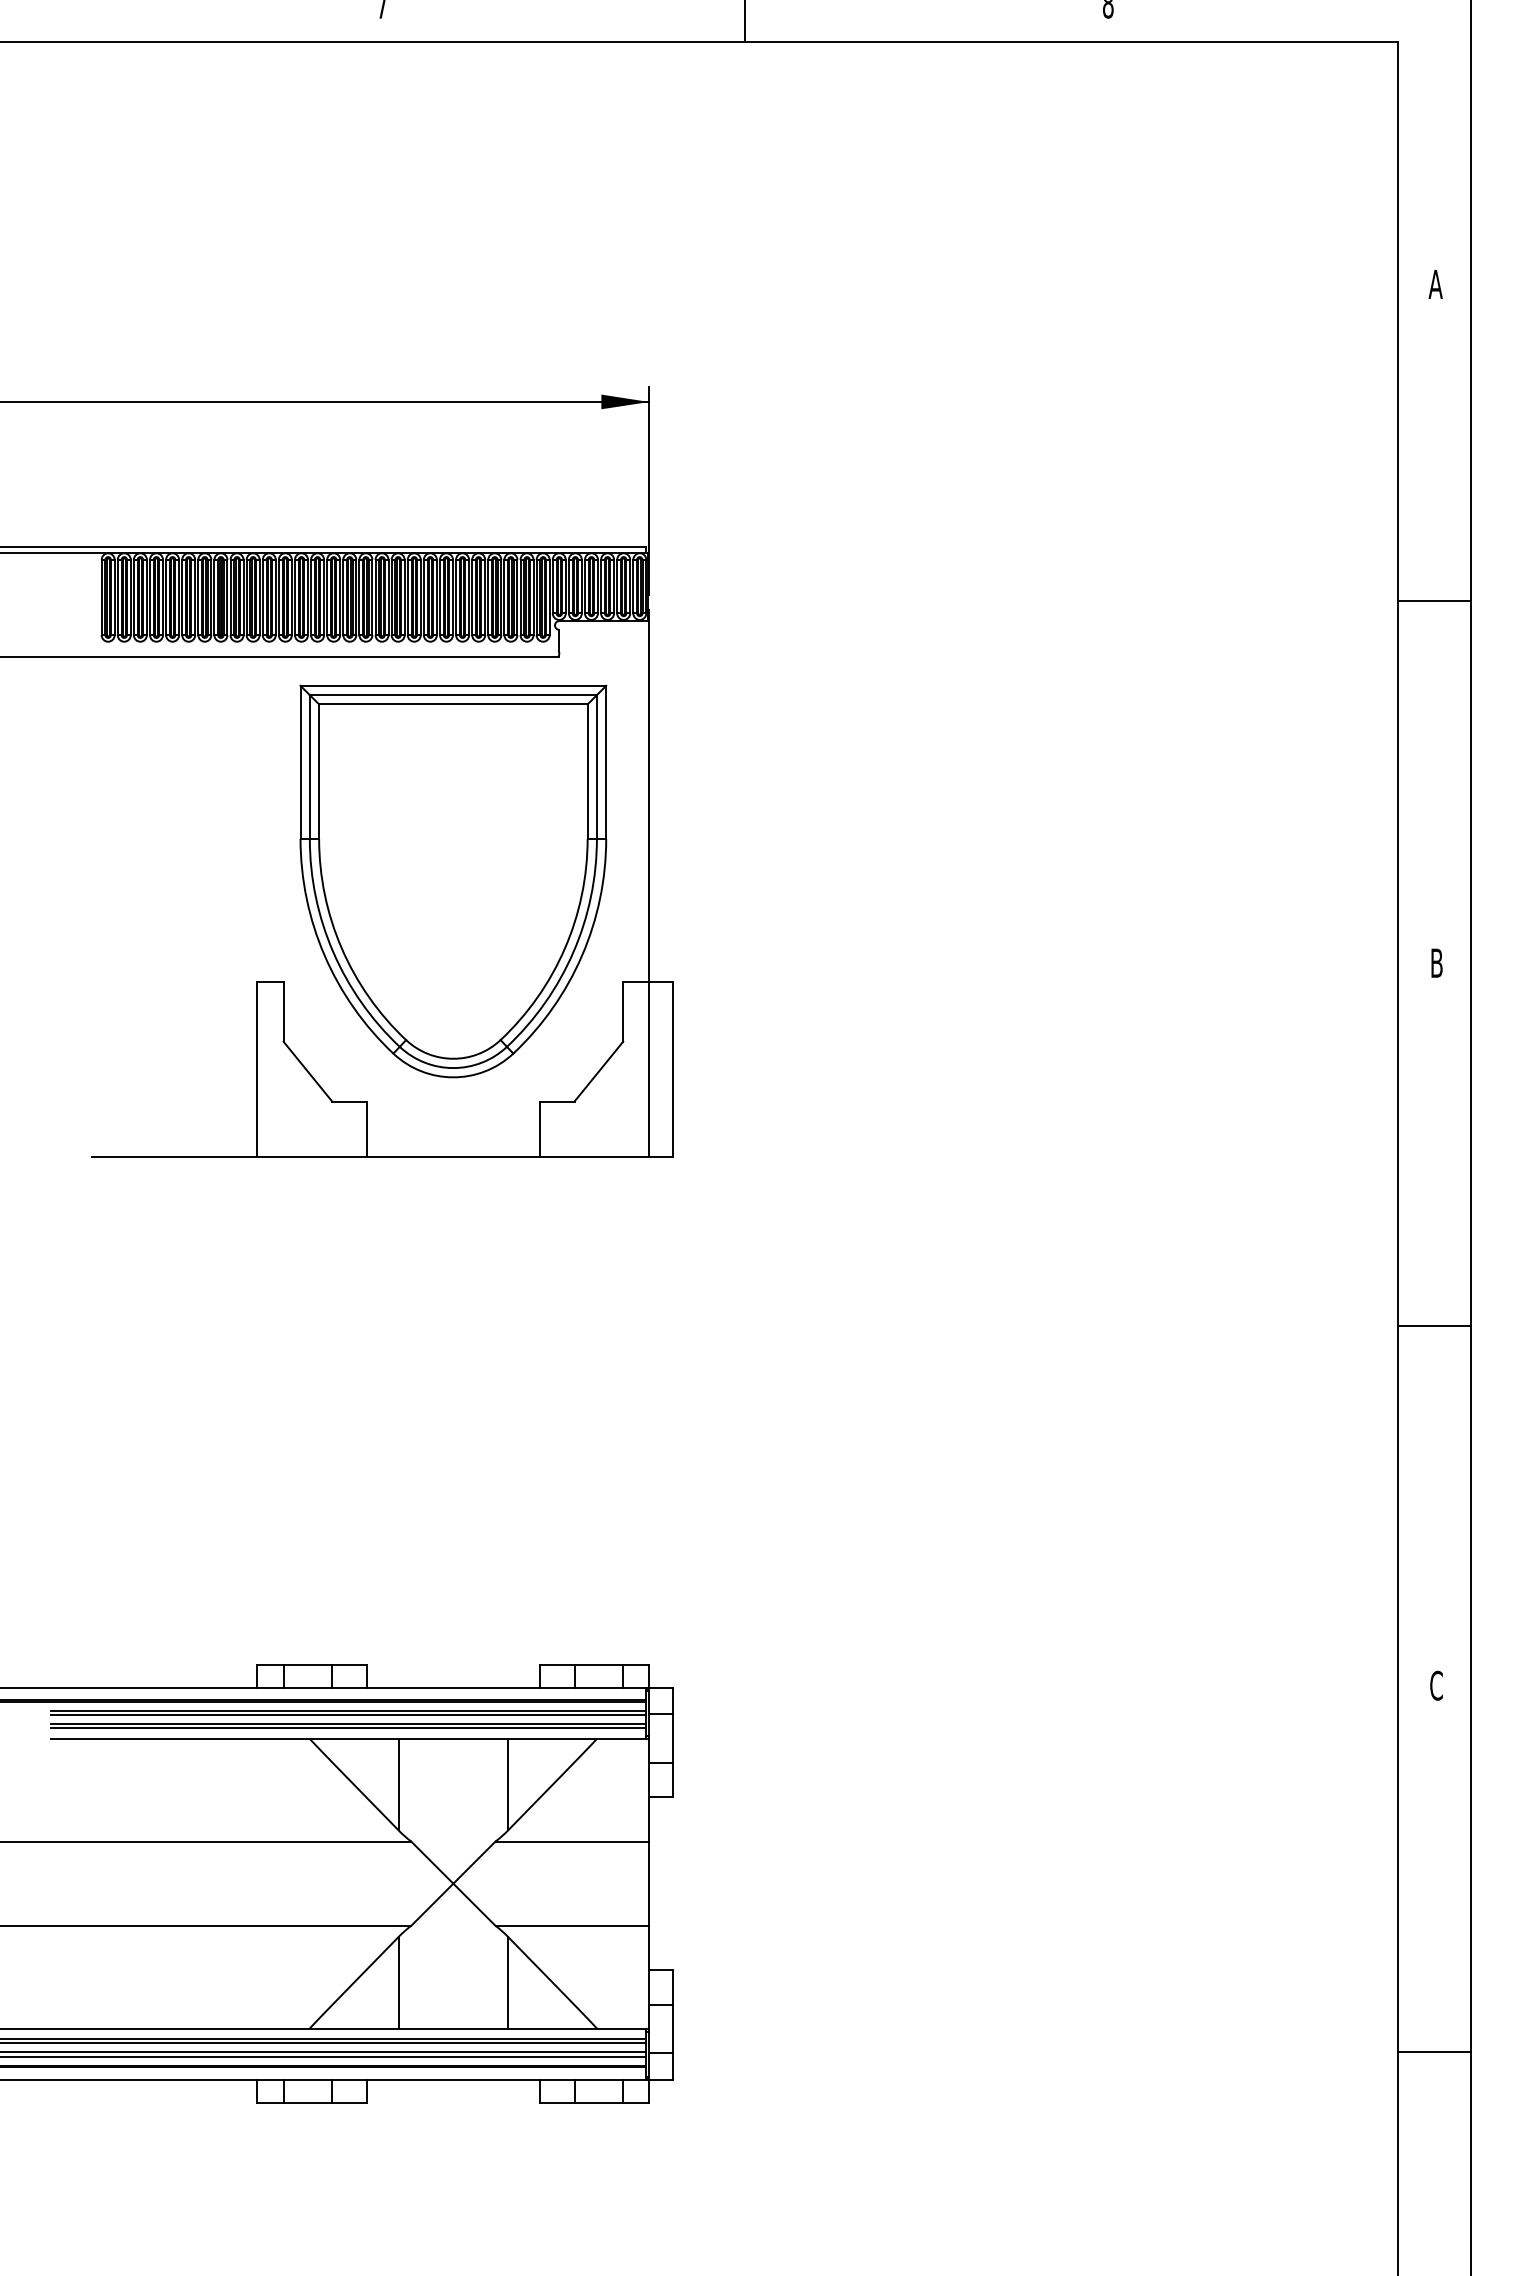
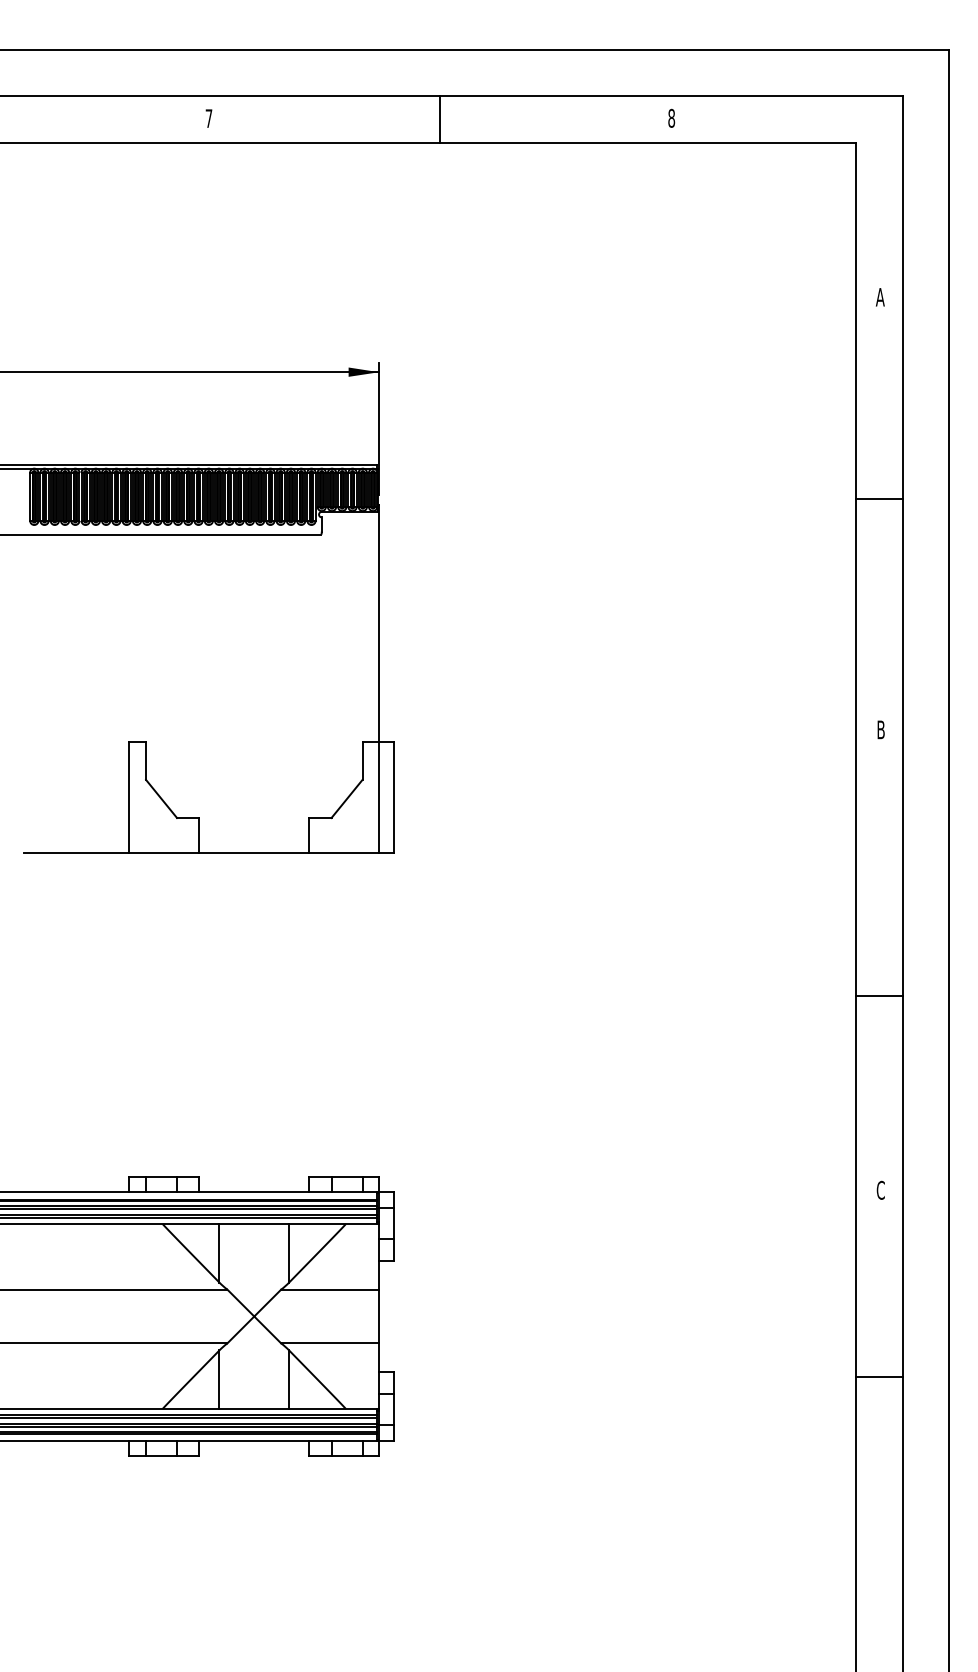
part: (452, 881) -> (253, 677), removed
line: (1434, 1326) -> (879, 996), moved
line: (1434, 2051) -> (879, 1376), moved

